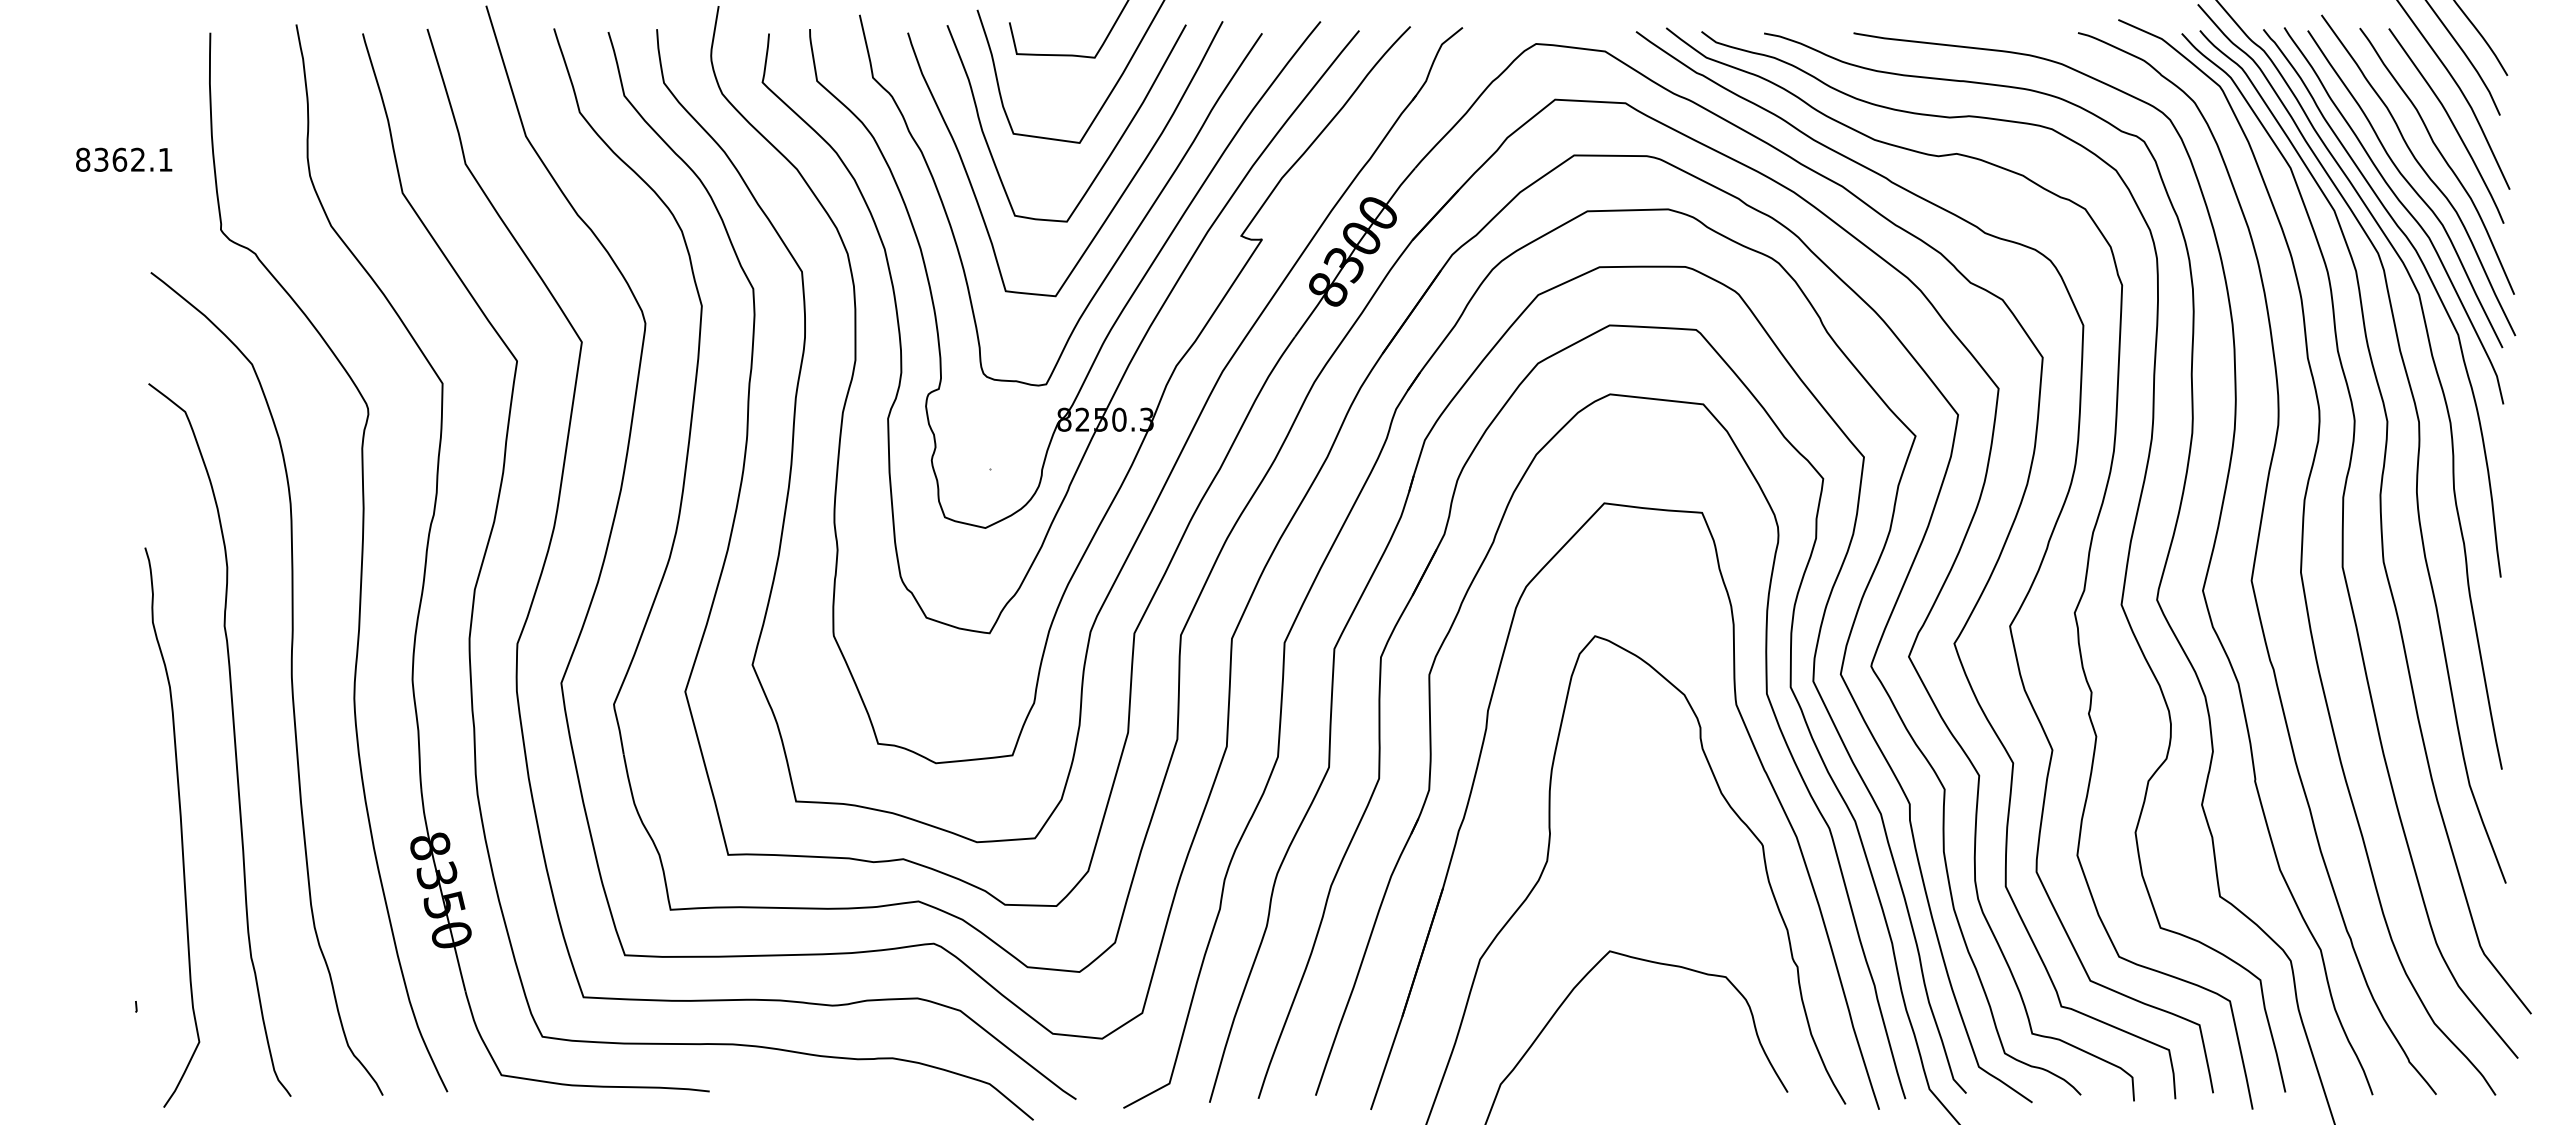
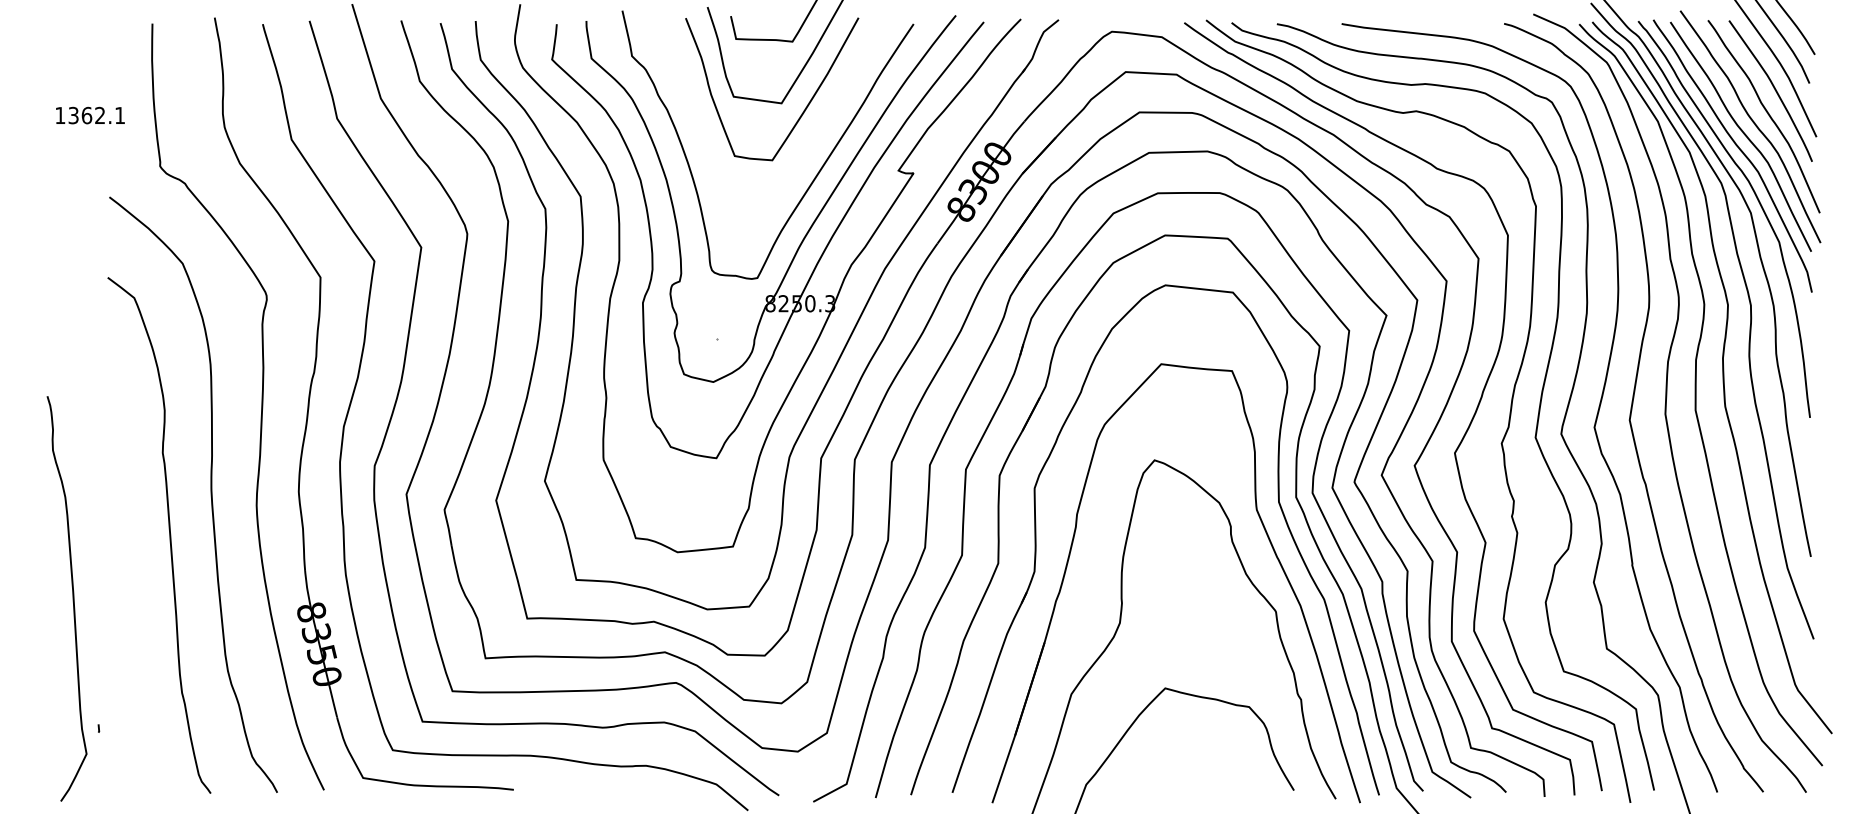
text: (83, 159) -> (60, 115), 8362.1 -> 1362.1
curve: (1120, 195) -> (811, 141), removed
curve: (180, 827) -> (72, 598), moved

